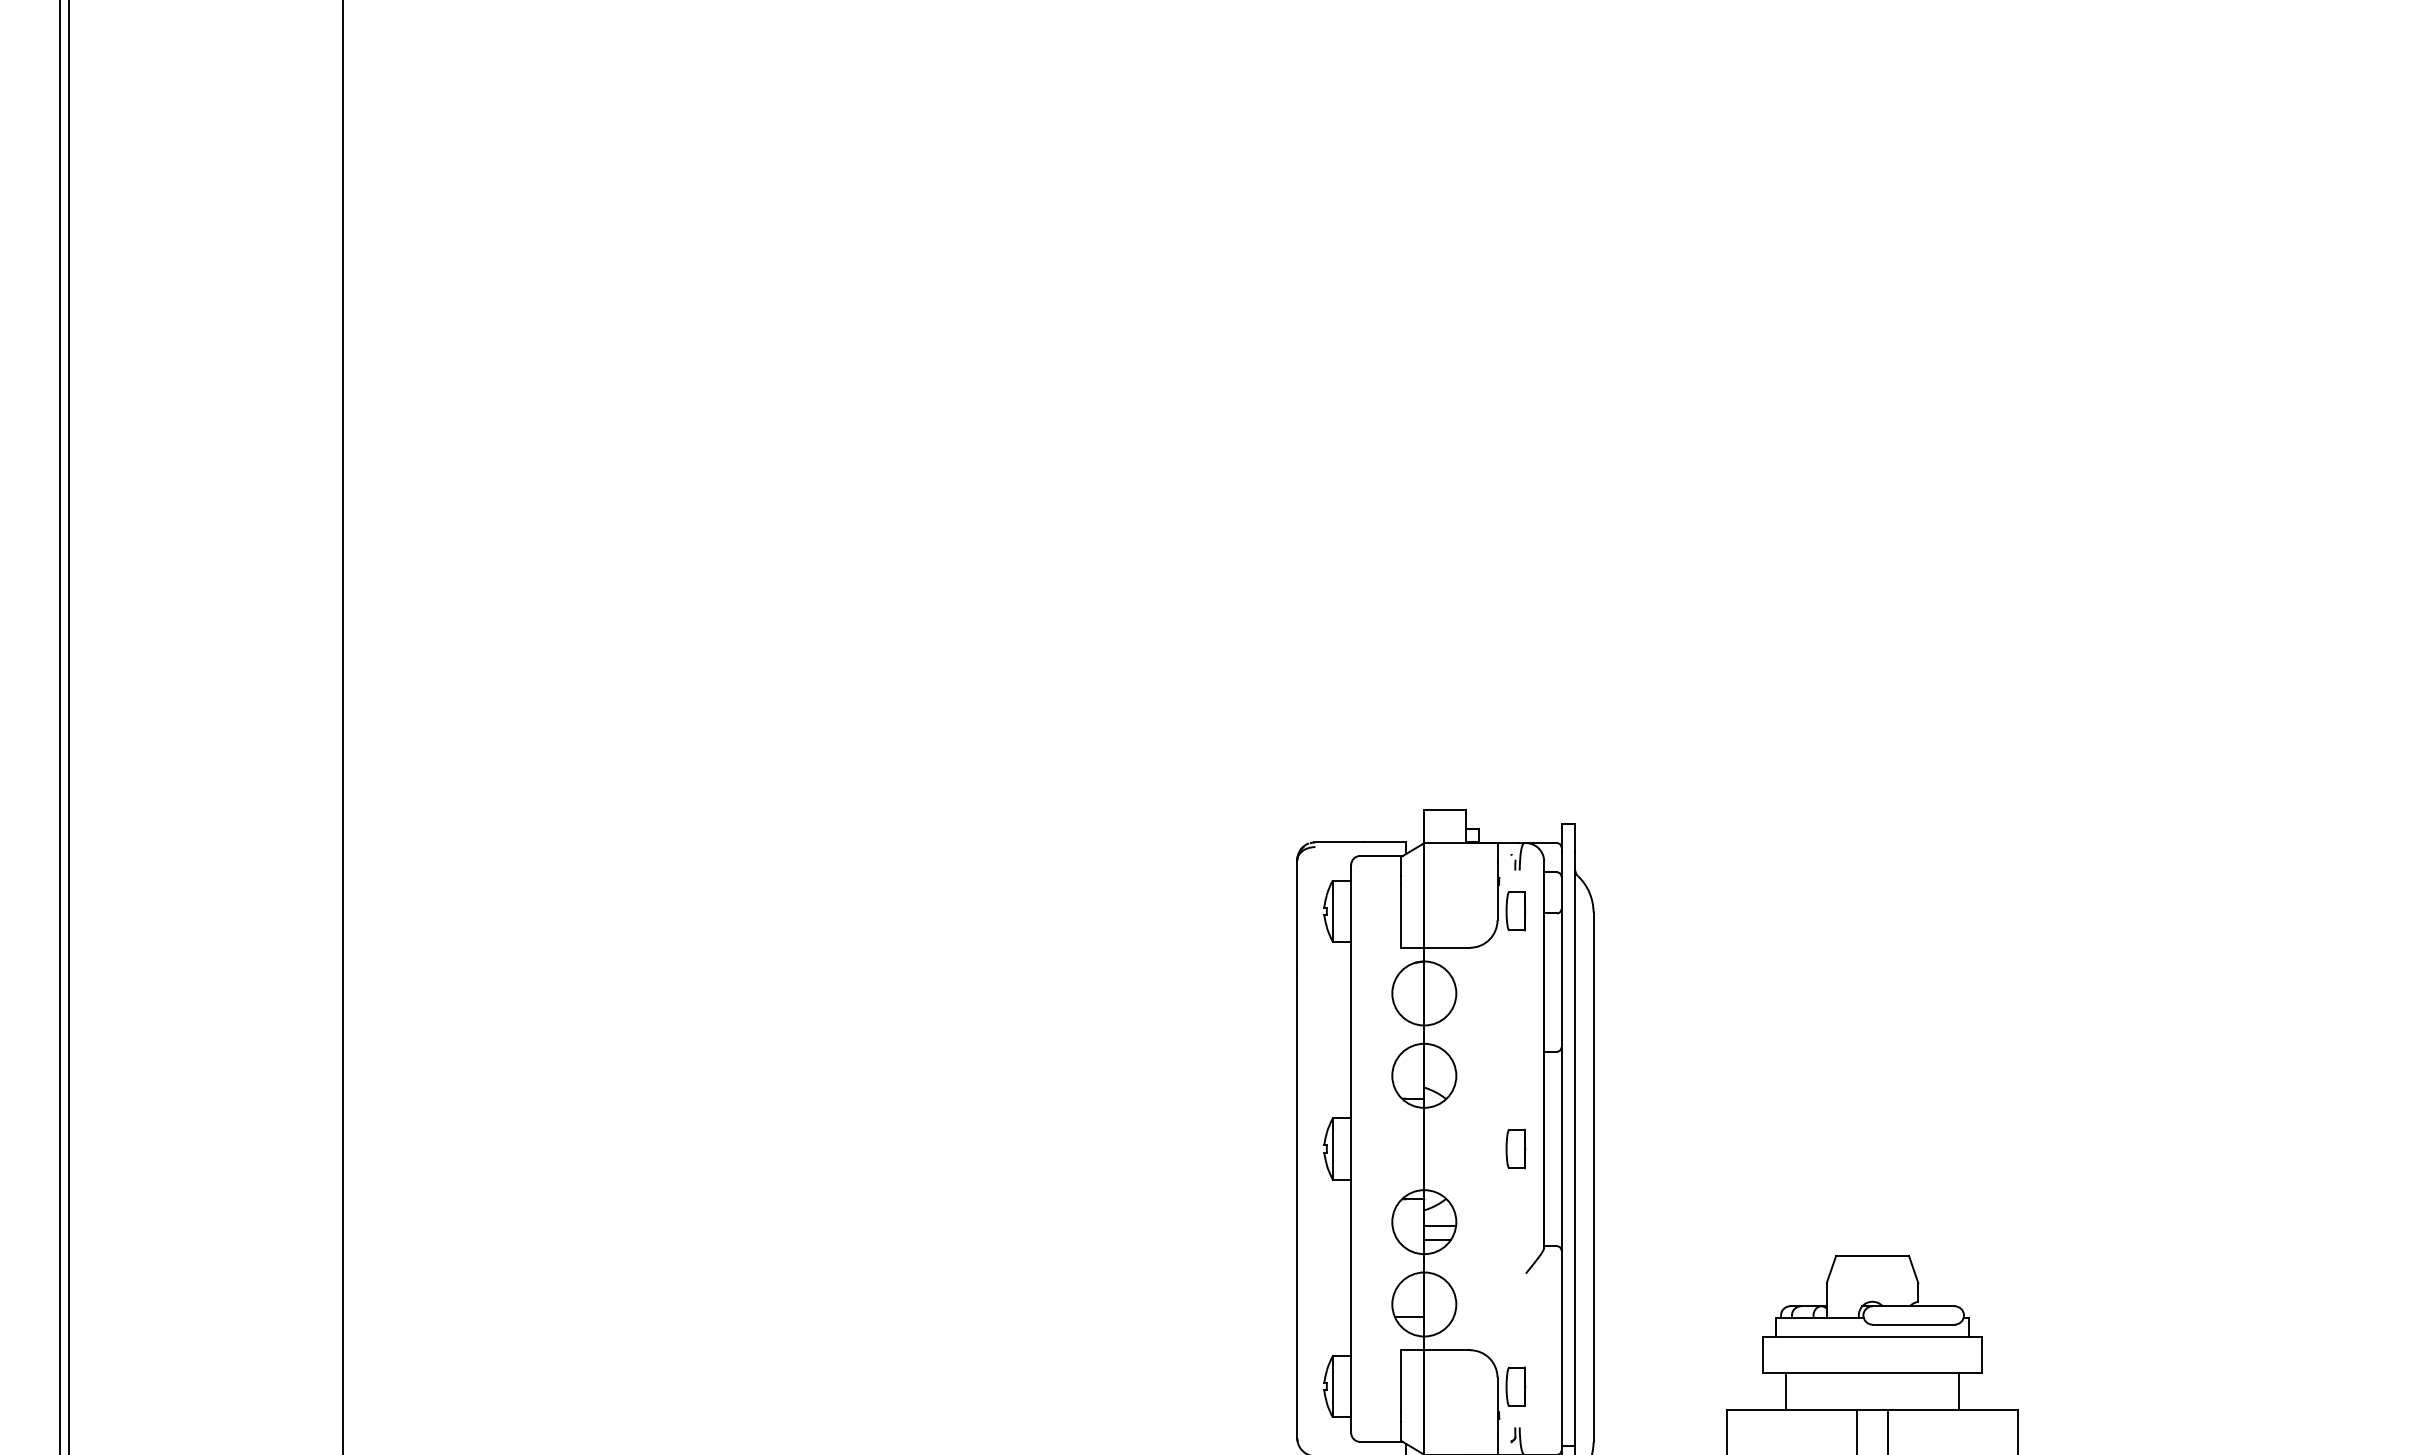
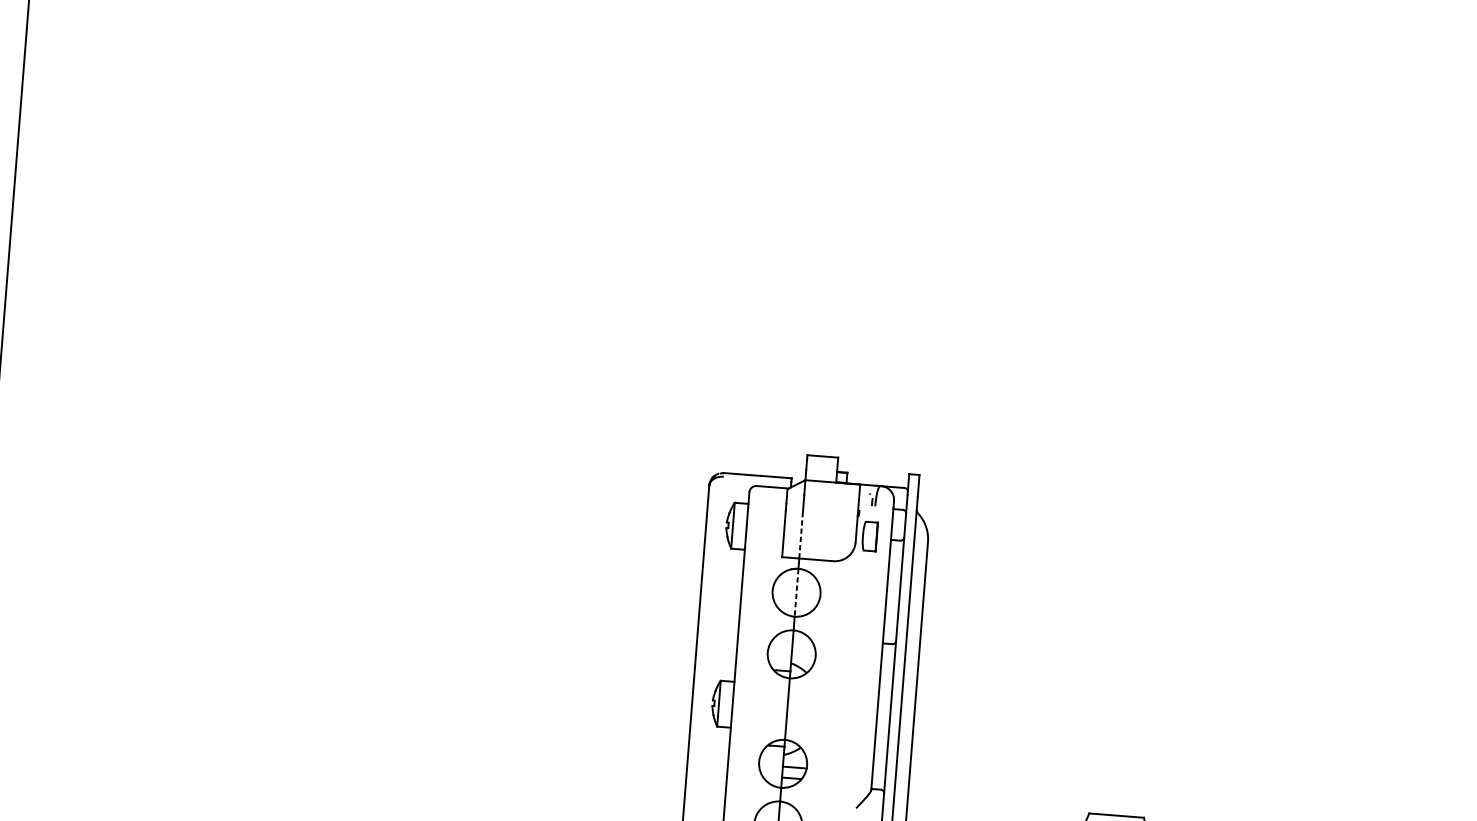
line: (1424, 916) -> (801, 535), solid -> dashed
line: (1424, 993) -> (796, 592), solid -> dashed
part: (1515, 1148) -> (855, 714), removed

